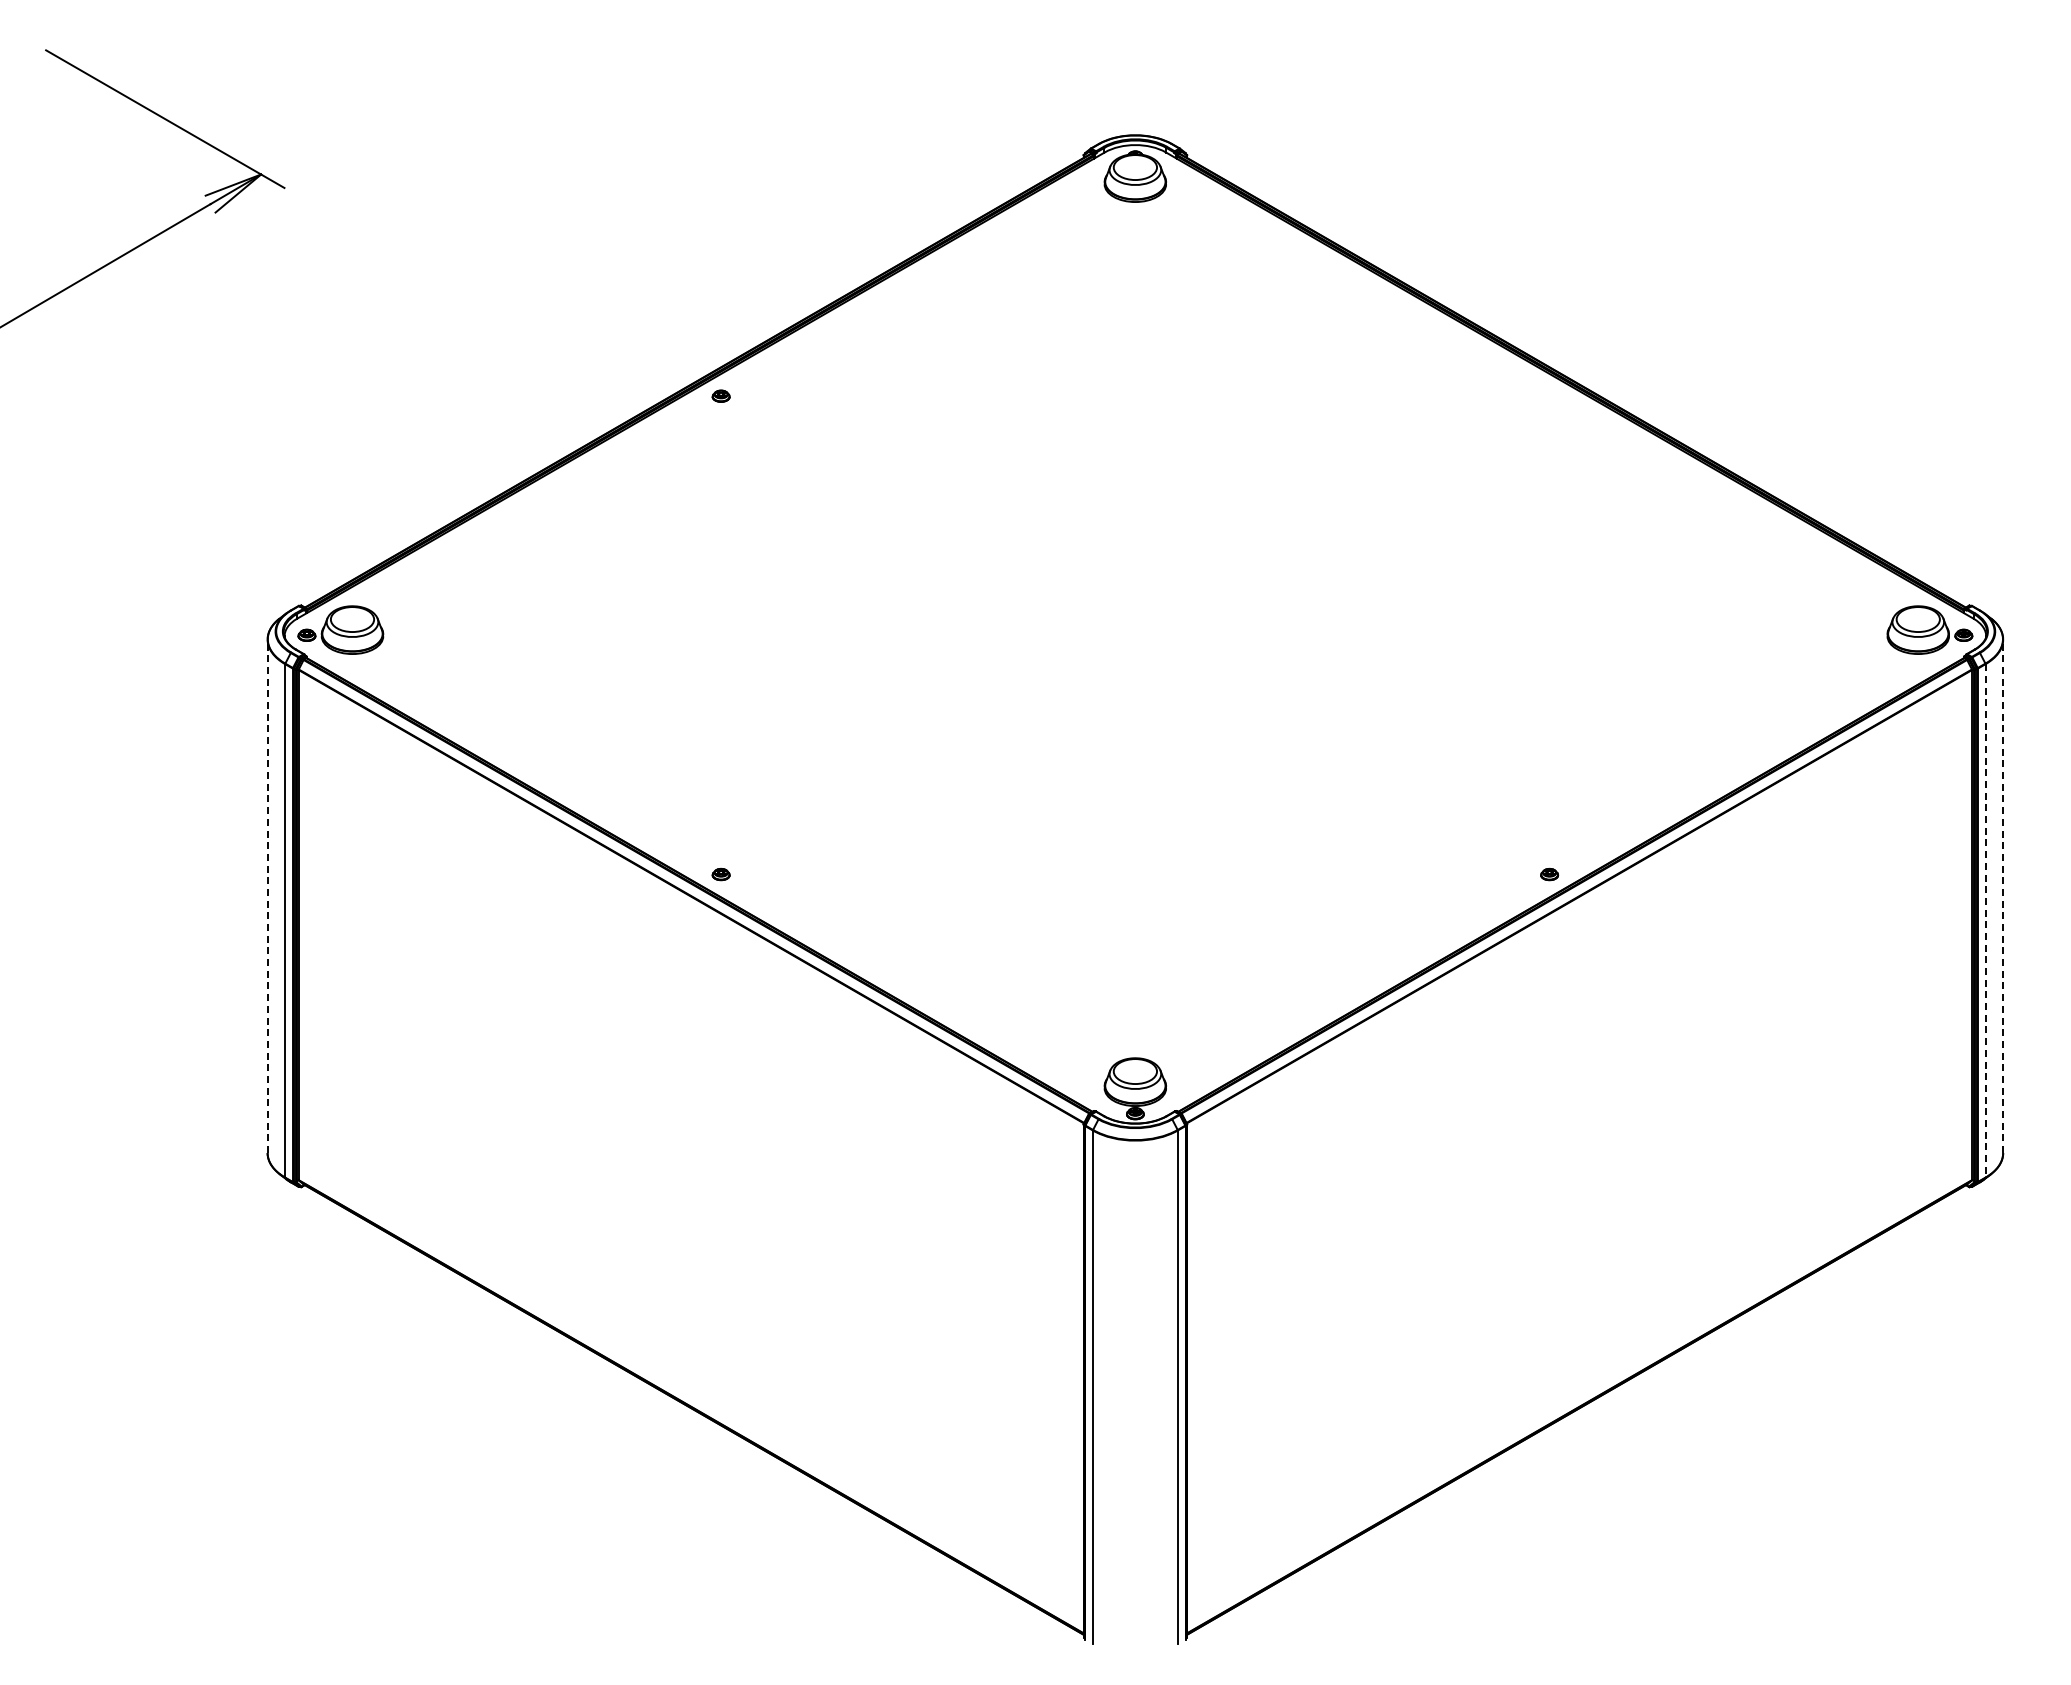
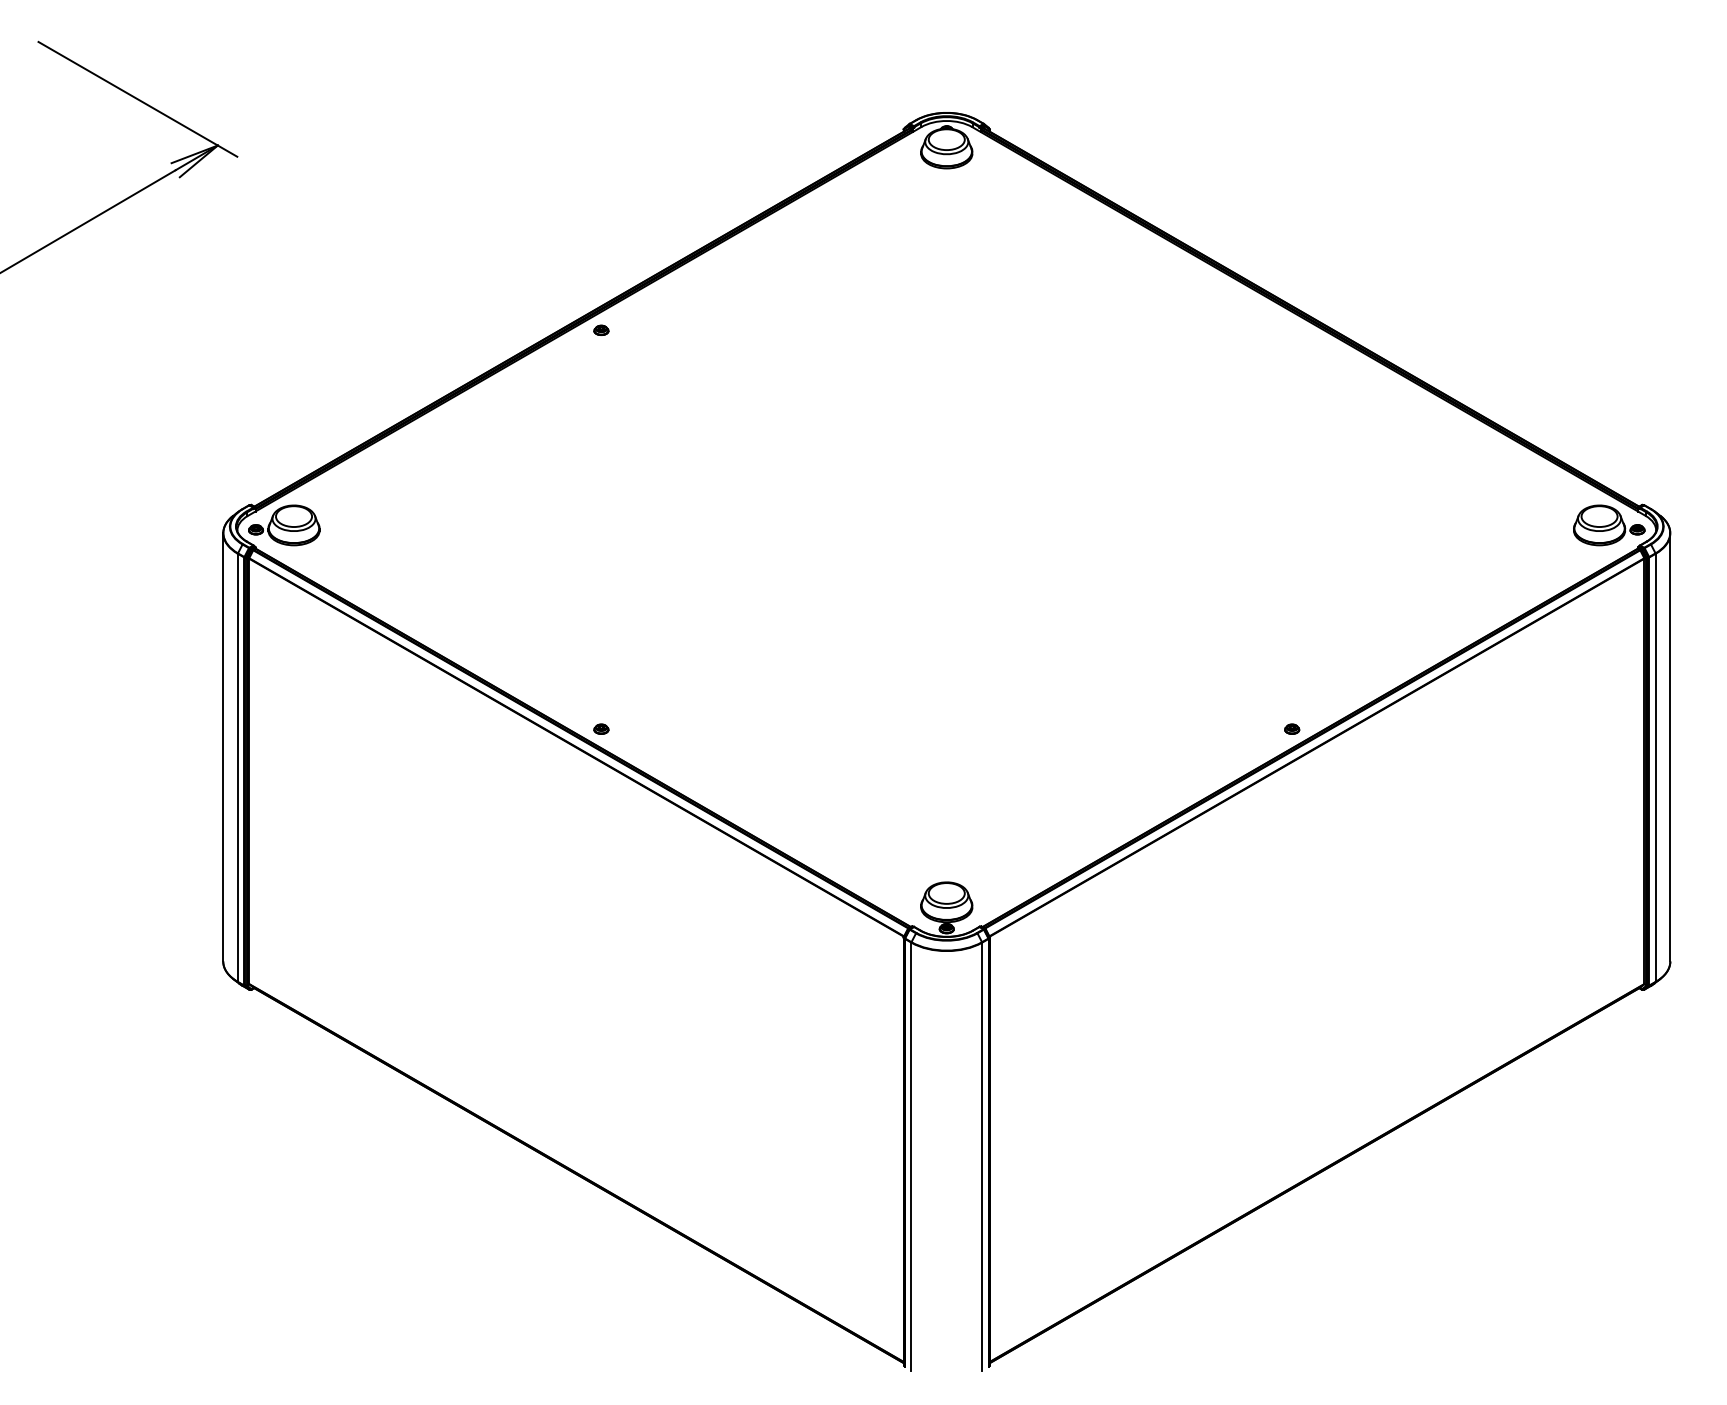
line: (267, 896) -> (223, 747), dashed -> solid
line: (2003, 896) -> (1670, 747), dashed -> solid
line: (1985, 920) -> (1655, 767), dashed -> solid

